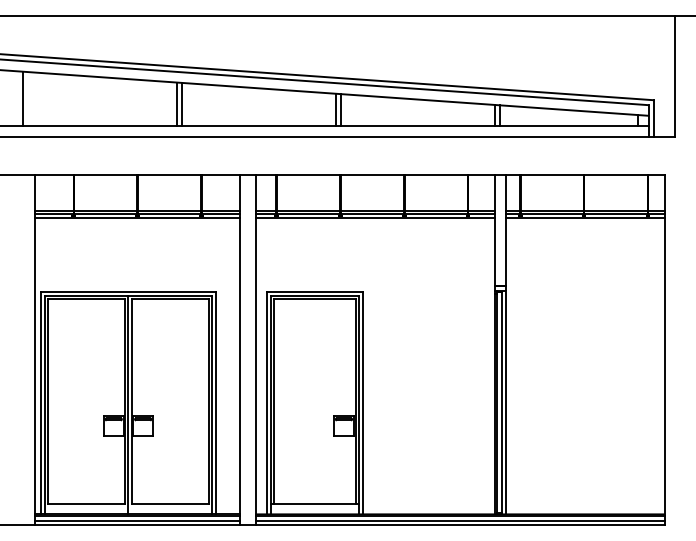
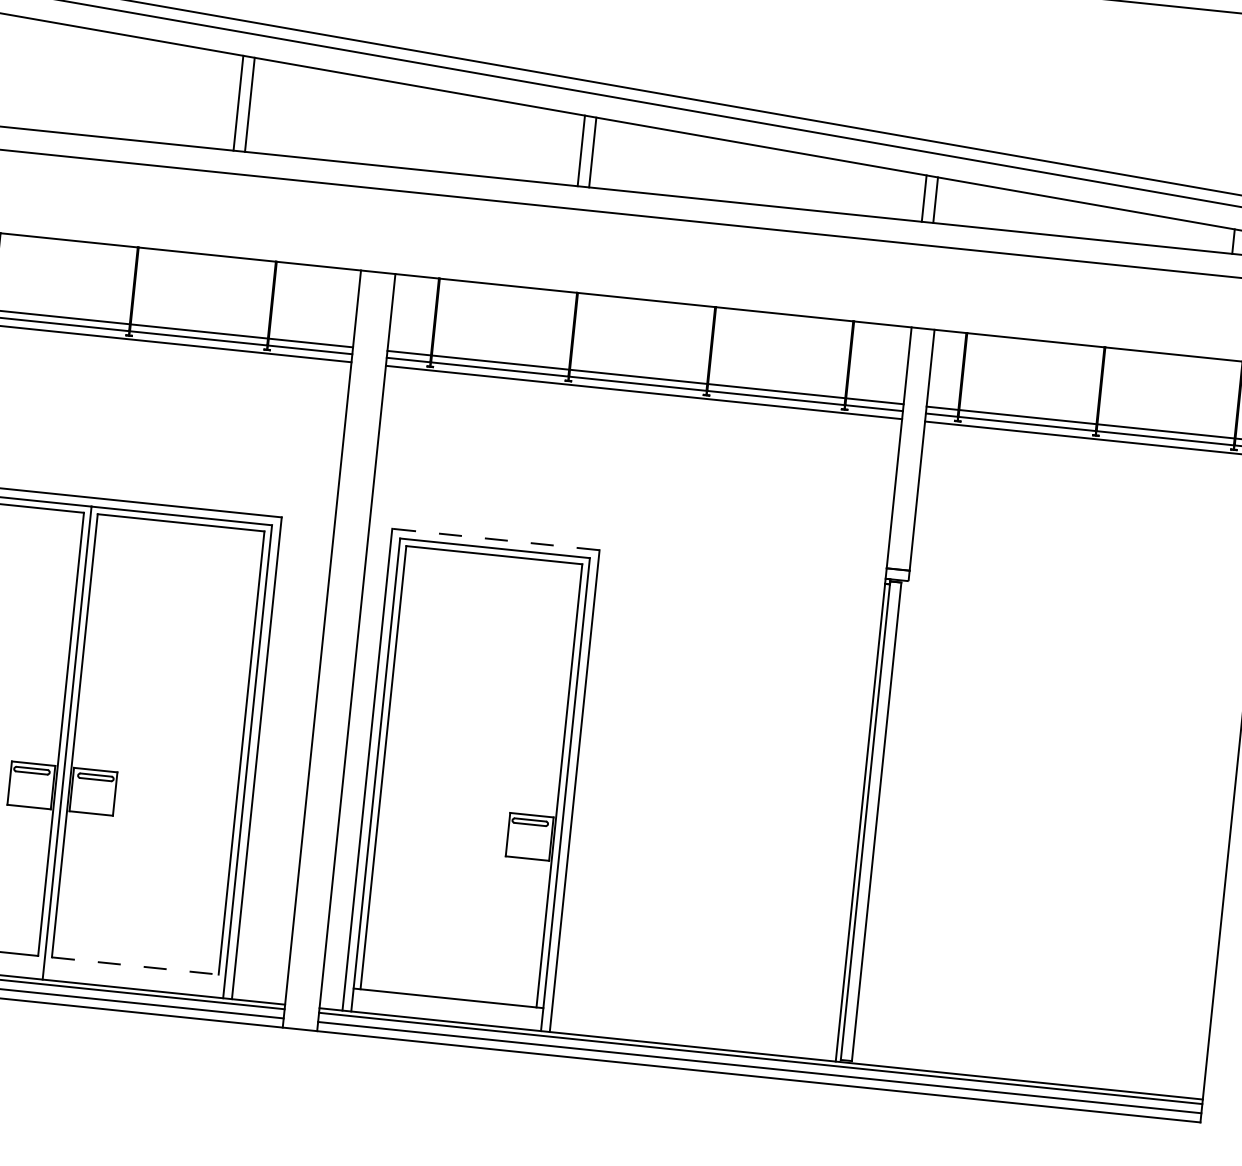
line: (314, 291) -> (495, 538), solid -> dashed
line: (505, 402) -> (883, 821), removed
line: (170, 503) -> (136, 965), solid -> dashed

